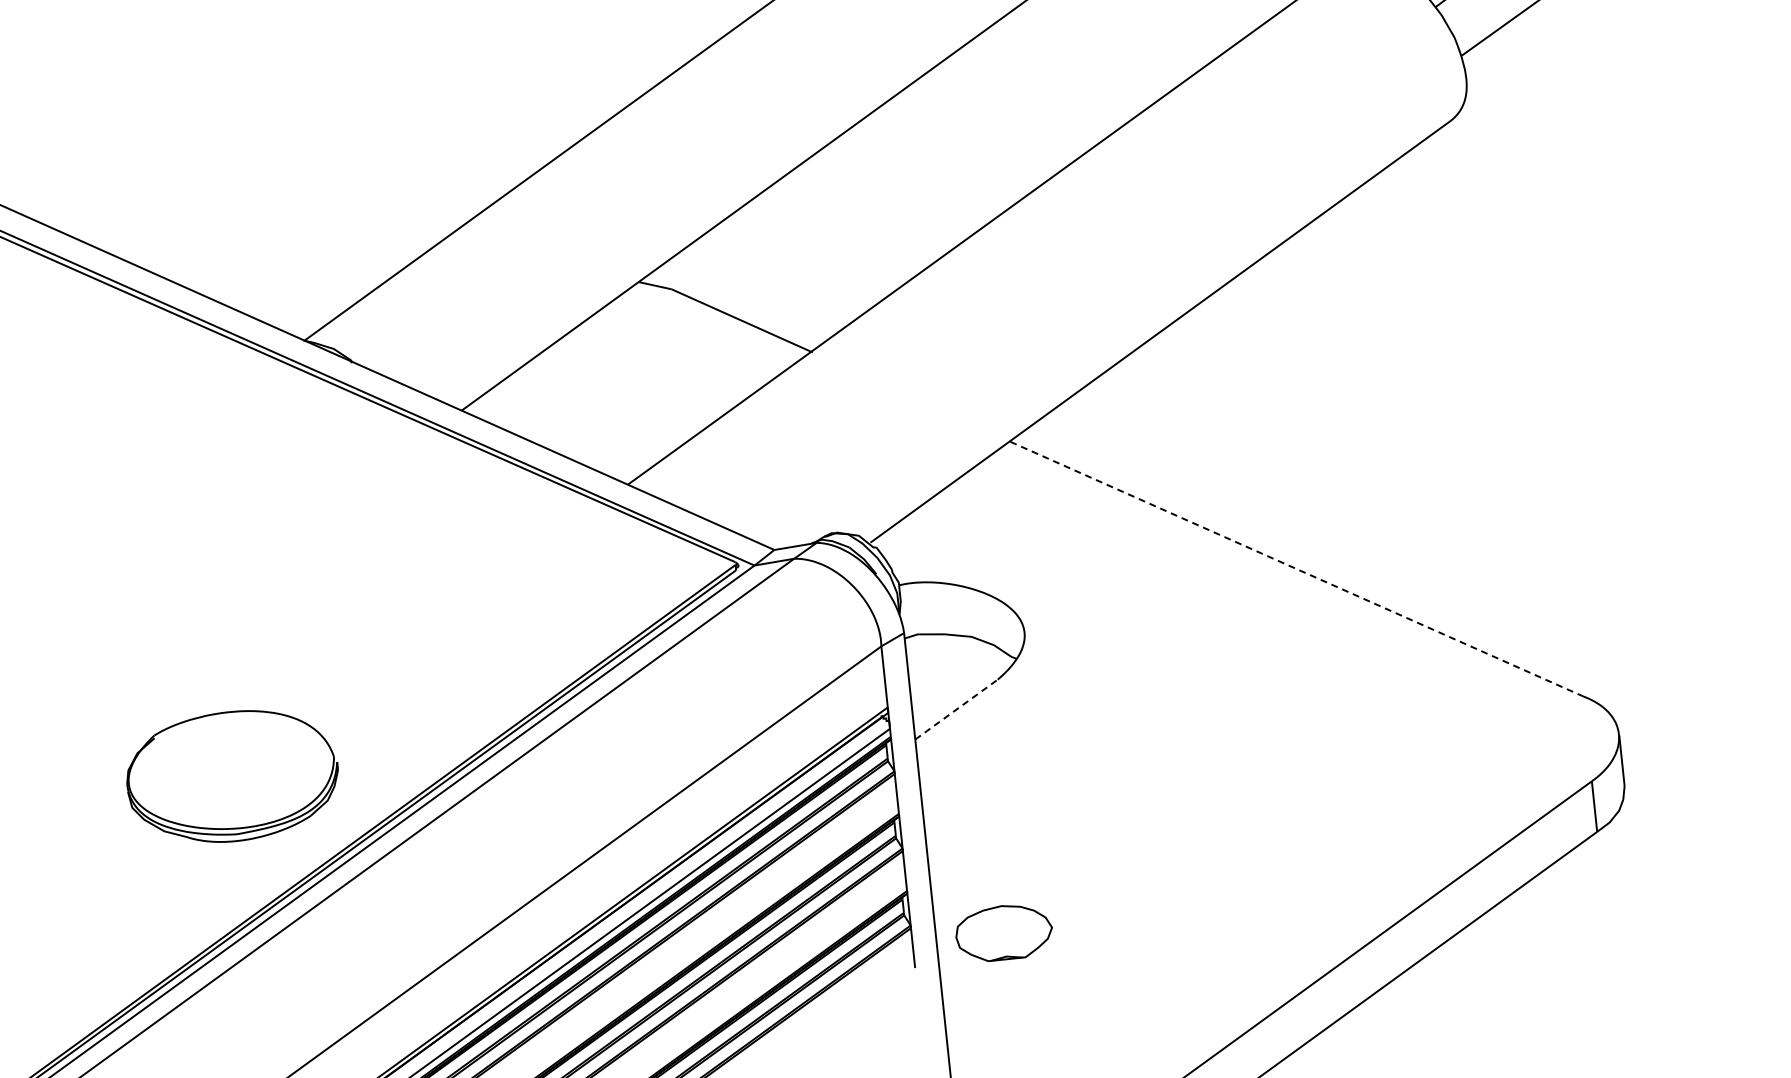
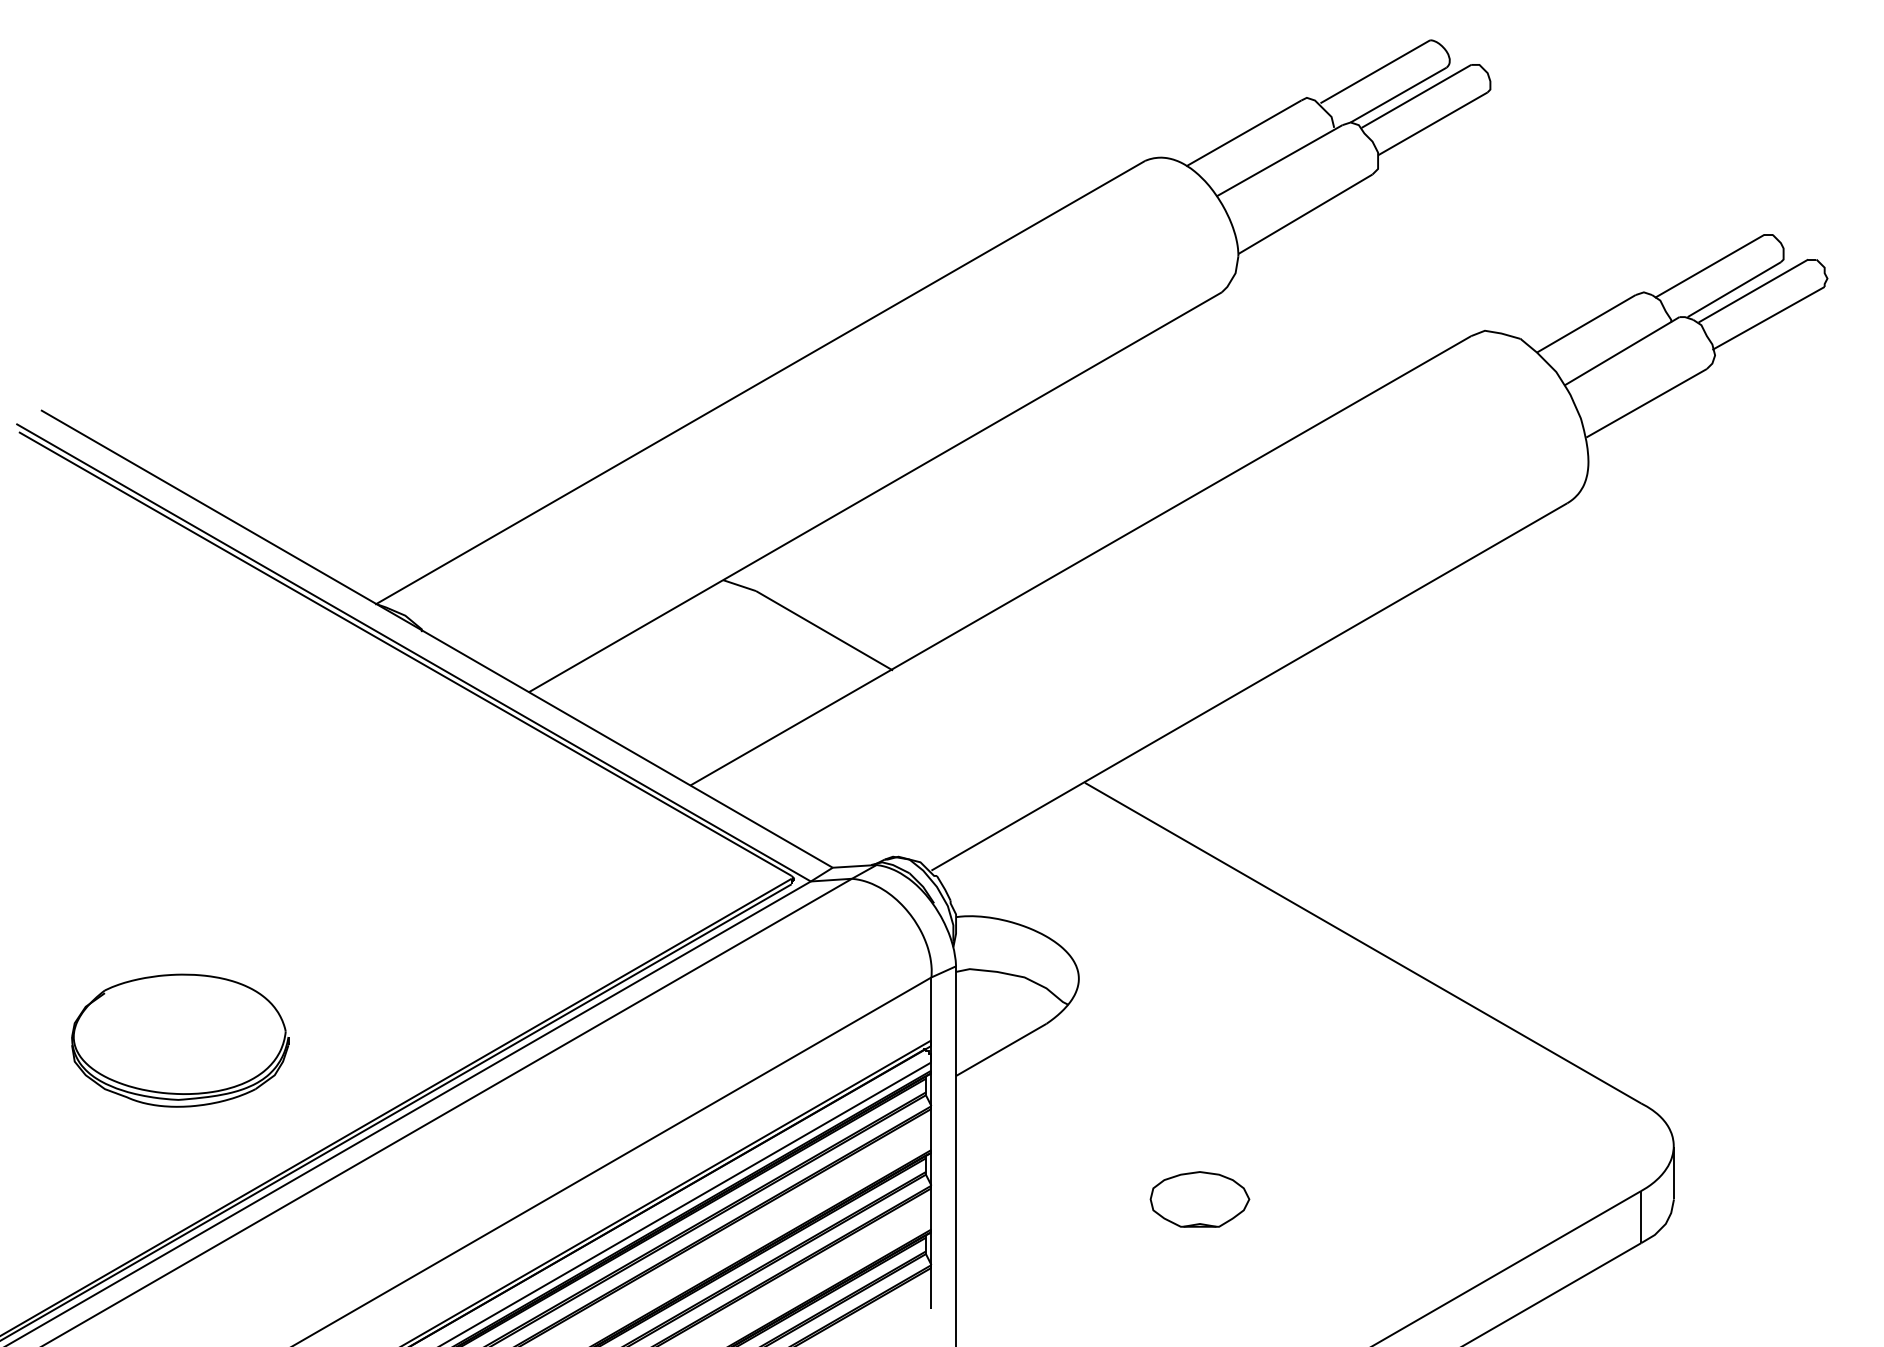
line: (1297, 569) -> (1363, 943), dashed -> solid
line: (956, 709) -> (1001, 1049), dashed -> solid
part: (232, 776) -> (180, 1040), moved
part: (1003, 932) -> (1199, 1199), moved

